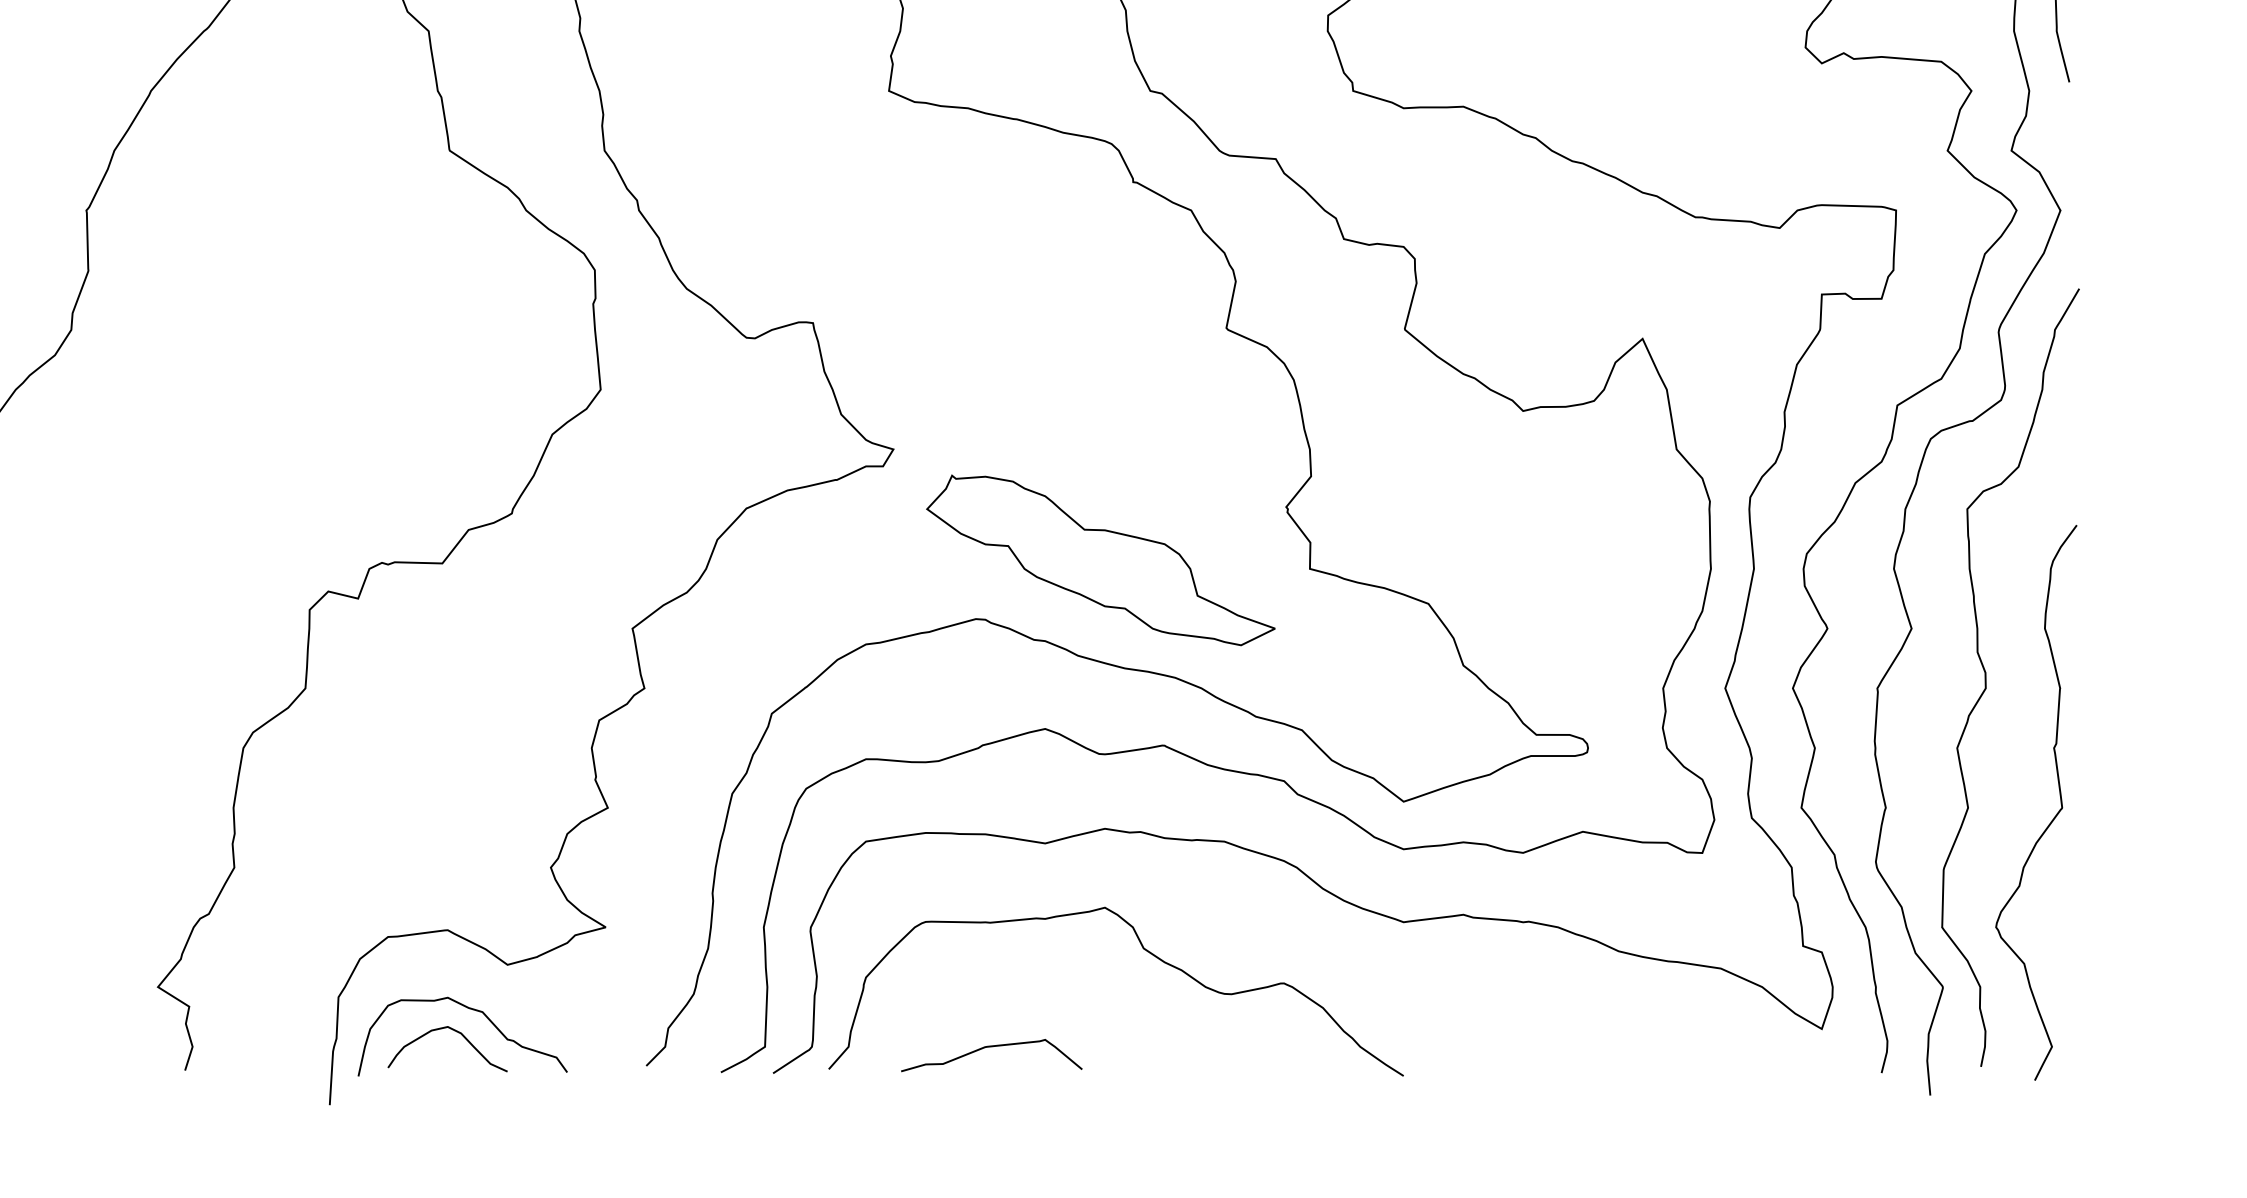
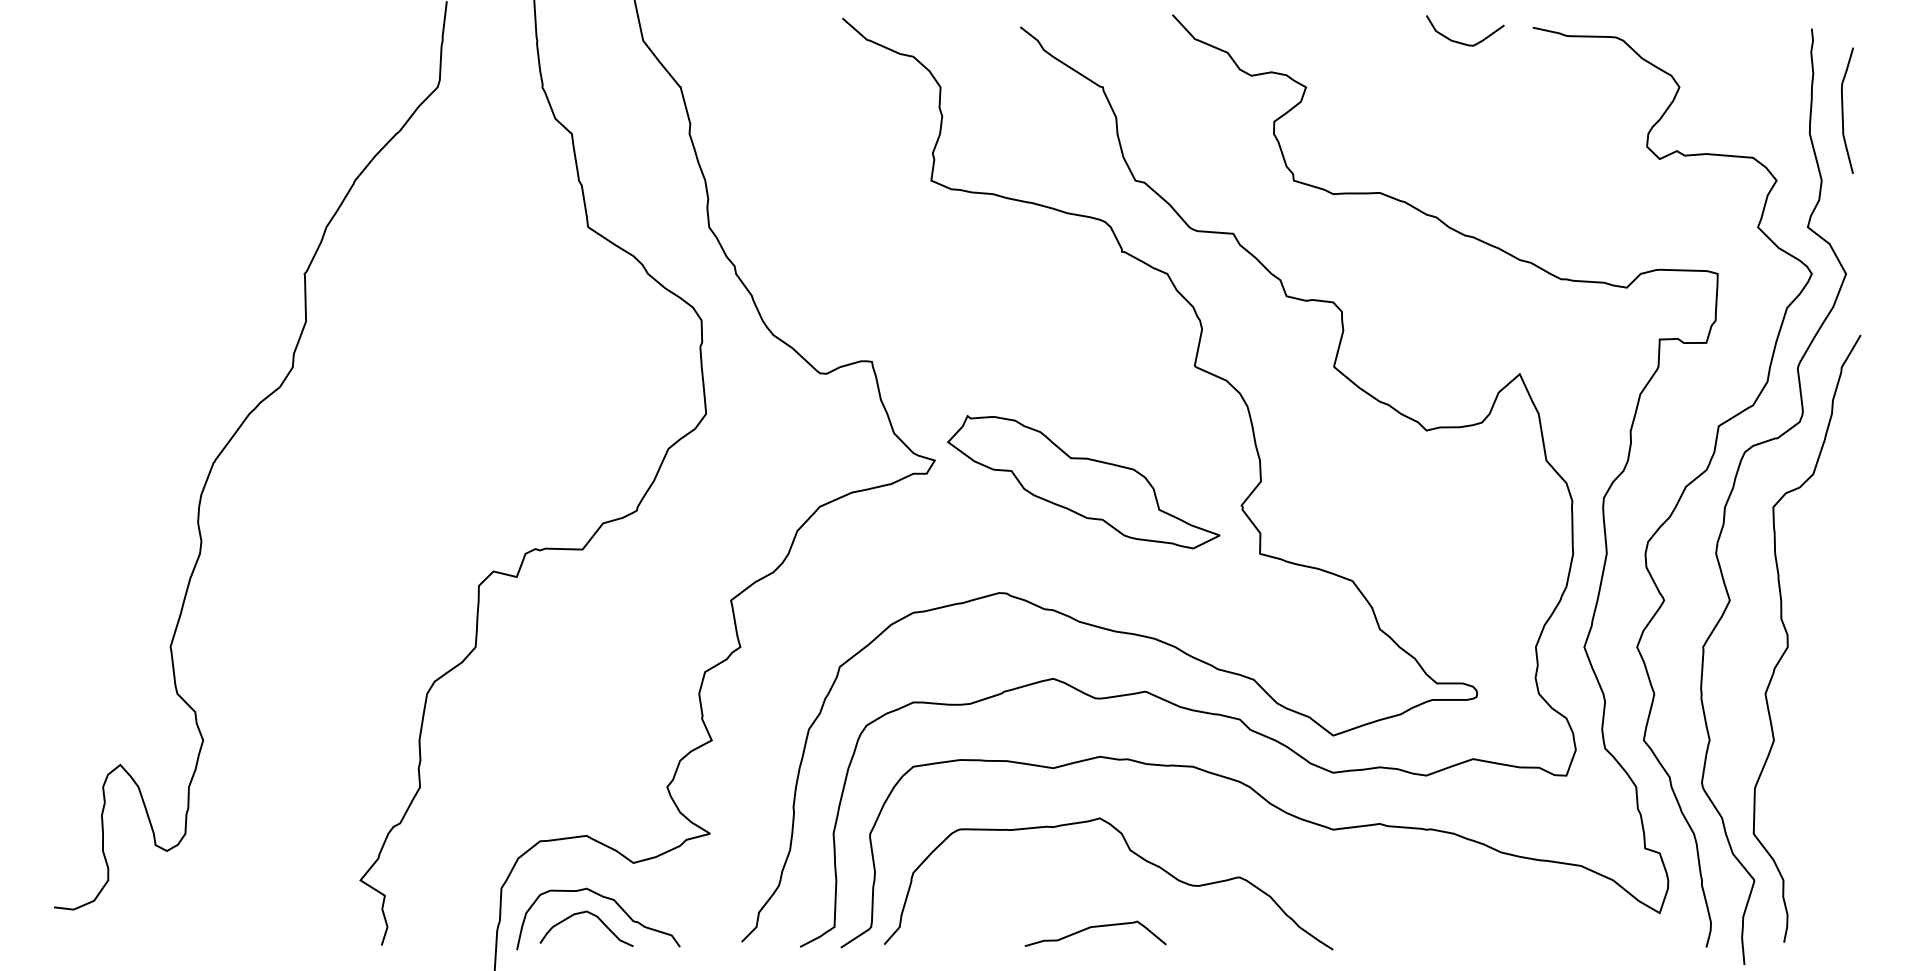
part: (1100, 559) -> (1083, 481), moved
curve: (2054, 815) -> (1841, 746), removed
curve: (991, 1047) -> (1095, 927), moved

